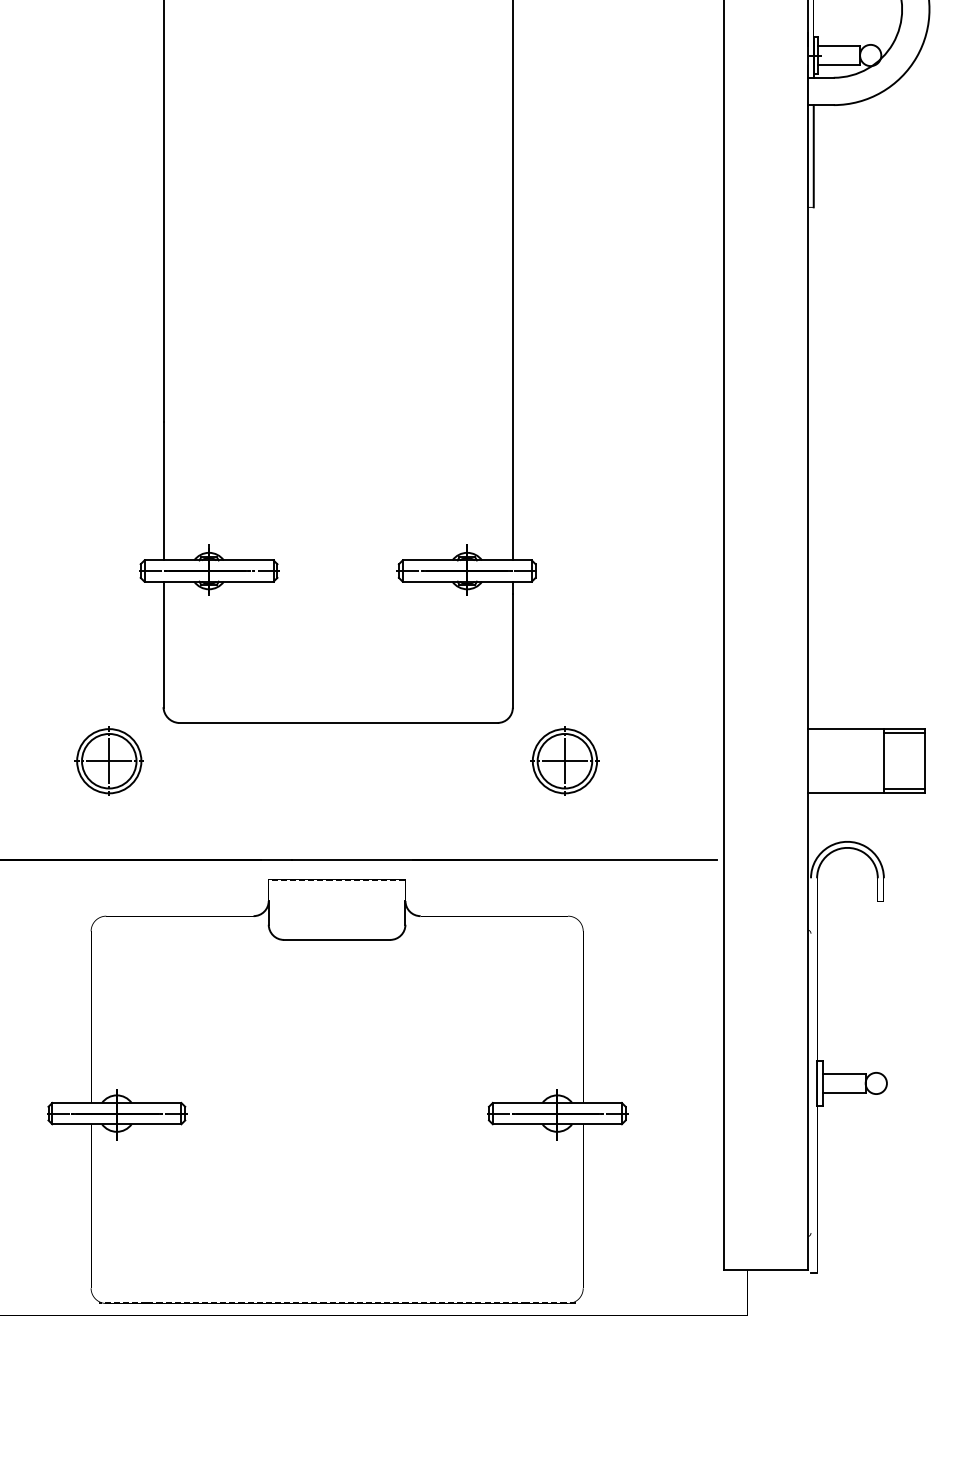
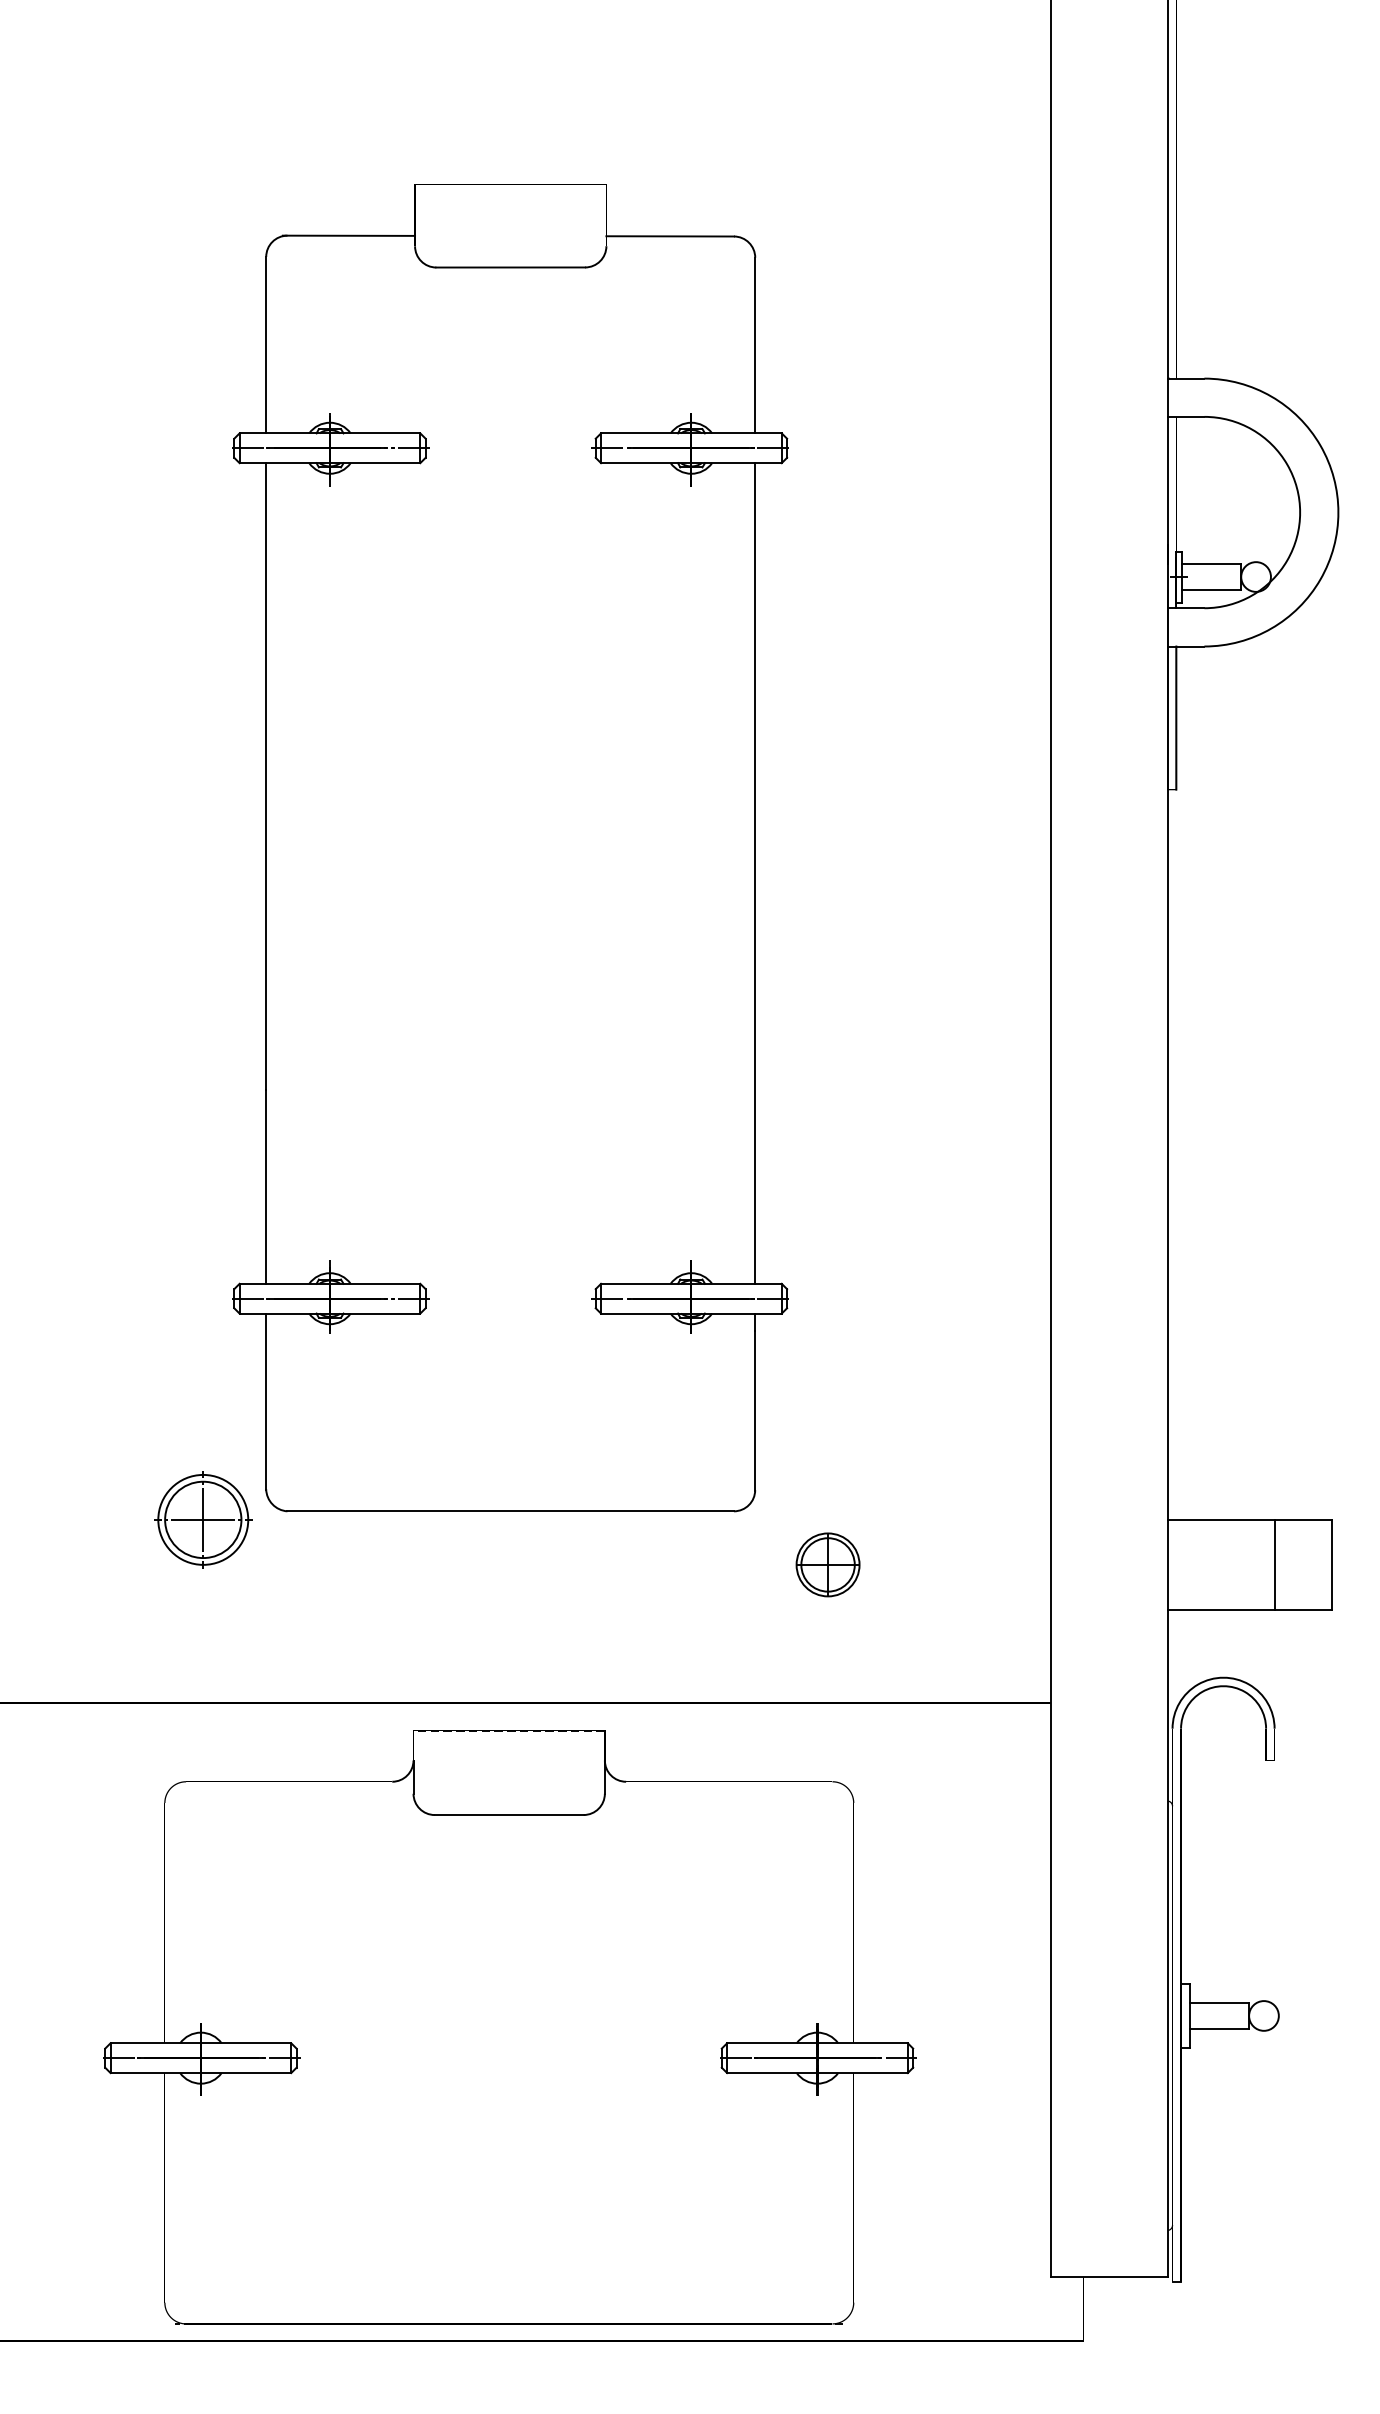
line: (904, 732) -> (1303, 1524), removed
part: (109, 760) -> (203, 1519), moved
part: (564, 760) -> (827, 1564), size x0.7
line: (904, 789) -> (1303, 1604), removed

